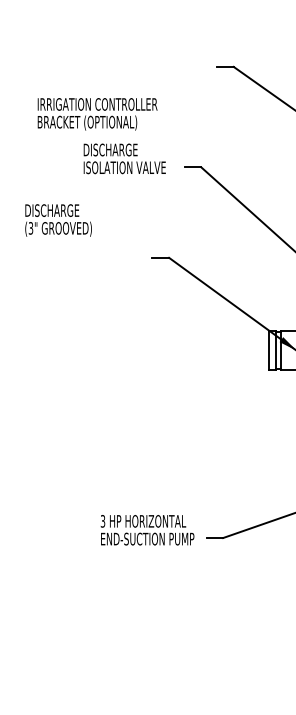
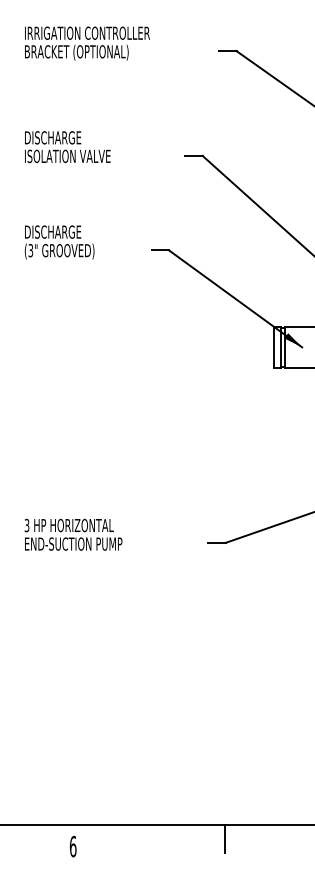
text: (97, 114) -> (87, 43), moved
text: (124, 159) -> (67, 147), moved
text: (58, 220) -> (59, 242), moved
text: (147, 529) -> (73, 534), moved

